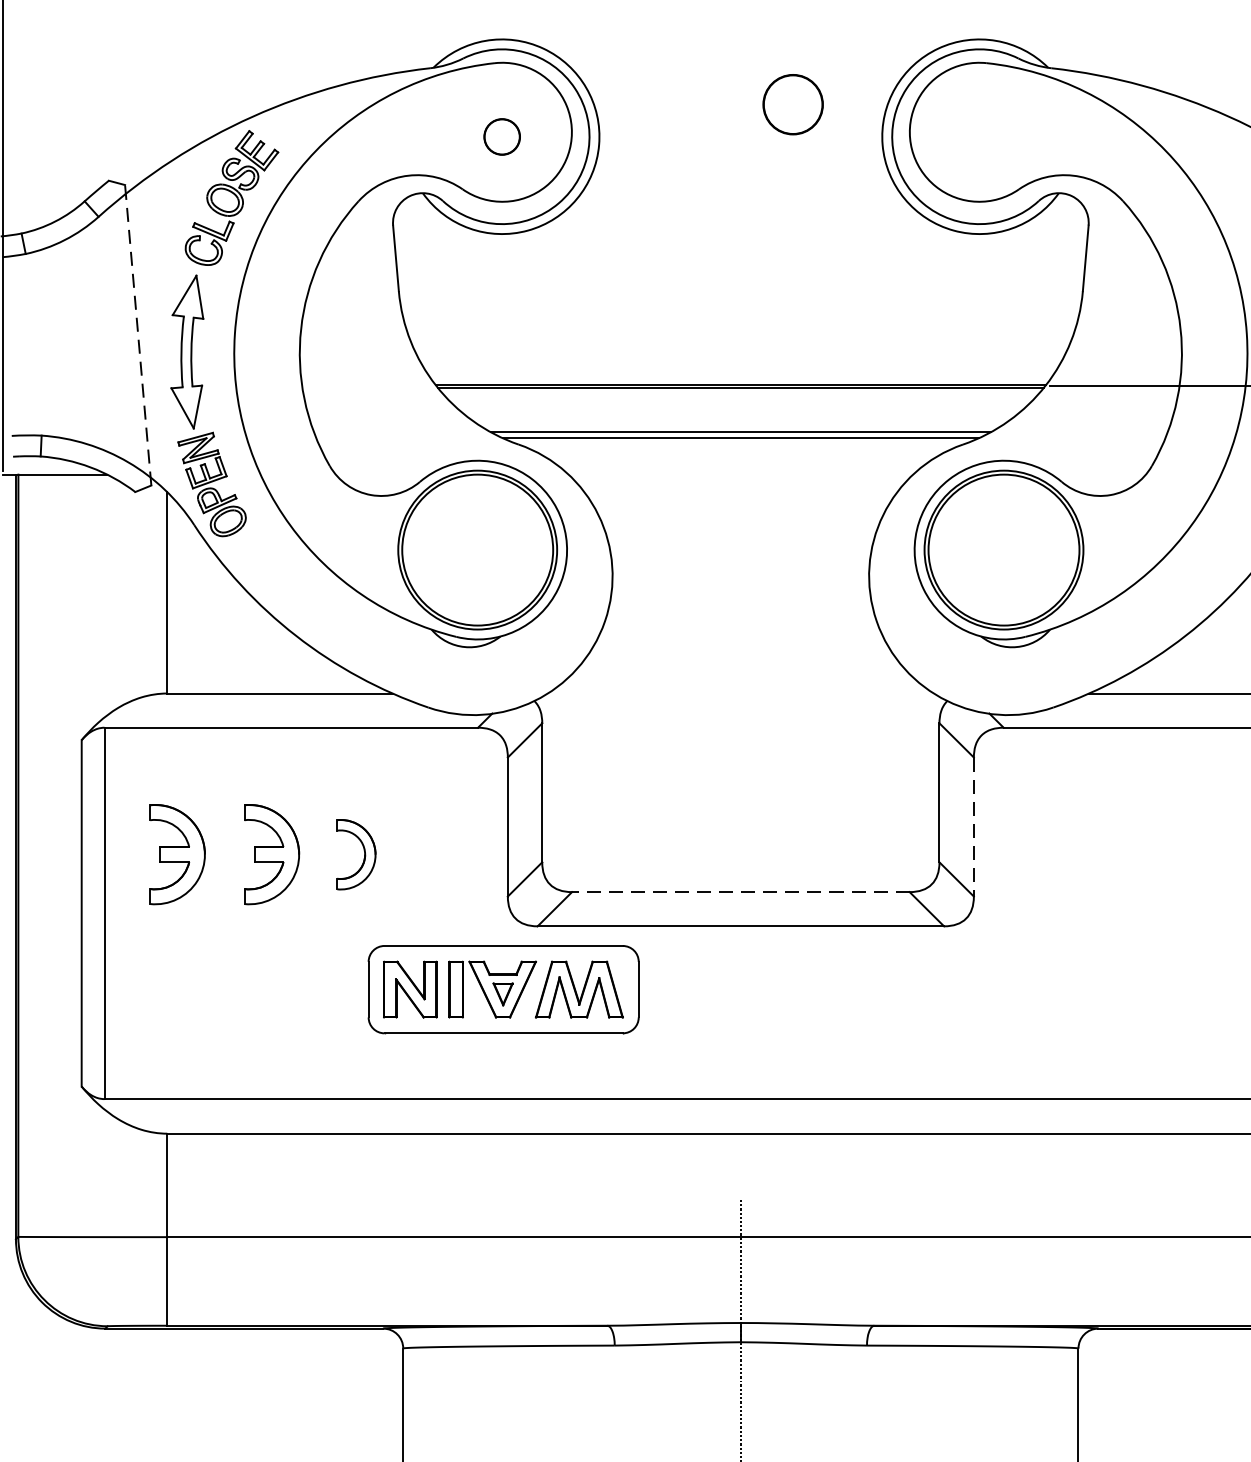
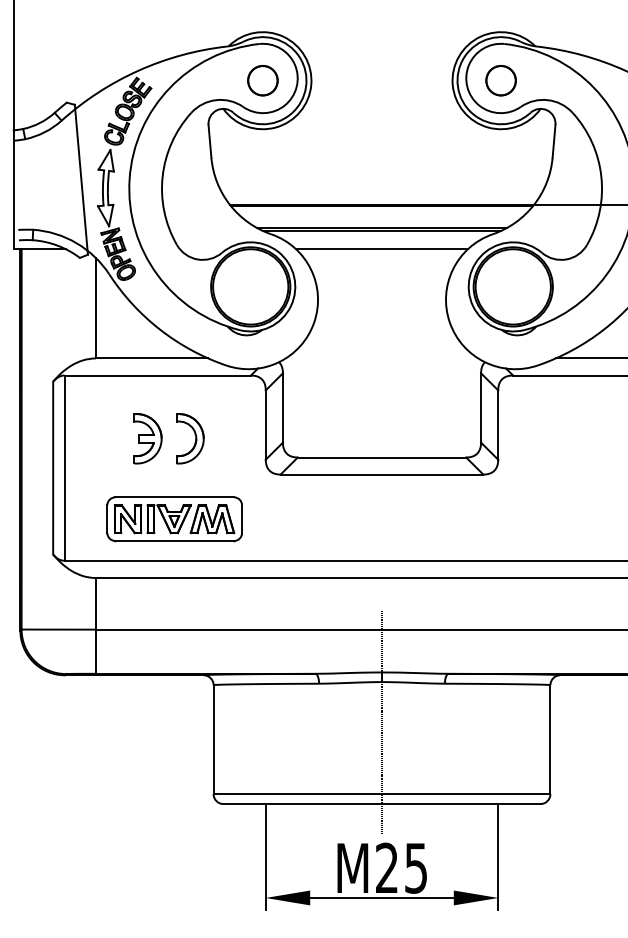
circle: (791, 104) -> (500, 80), moved
circle: (501, 136) -> (262, 80), size x1.67
line: (138, 334) -> (81, 179), dashed -> solid
line: (739, 475) -> (381, 249), added
line: (974, 827) -> (498, 425), dashed -> solid
part: (176, 853) -> (100, 438), removed
part: (356, 853) -> (190, 438), size x1.43
line: (739, 892) -> (381, 457), dashed -> solid
part: (503, 990) -> (174, 519), moved

